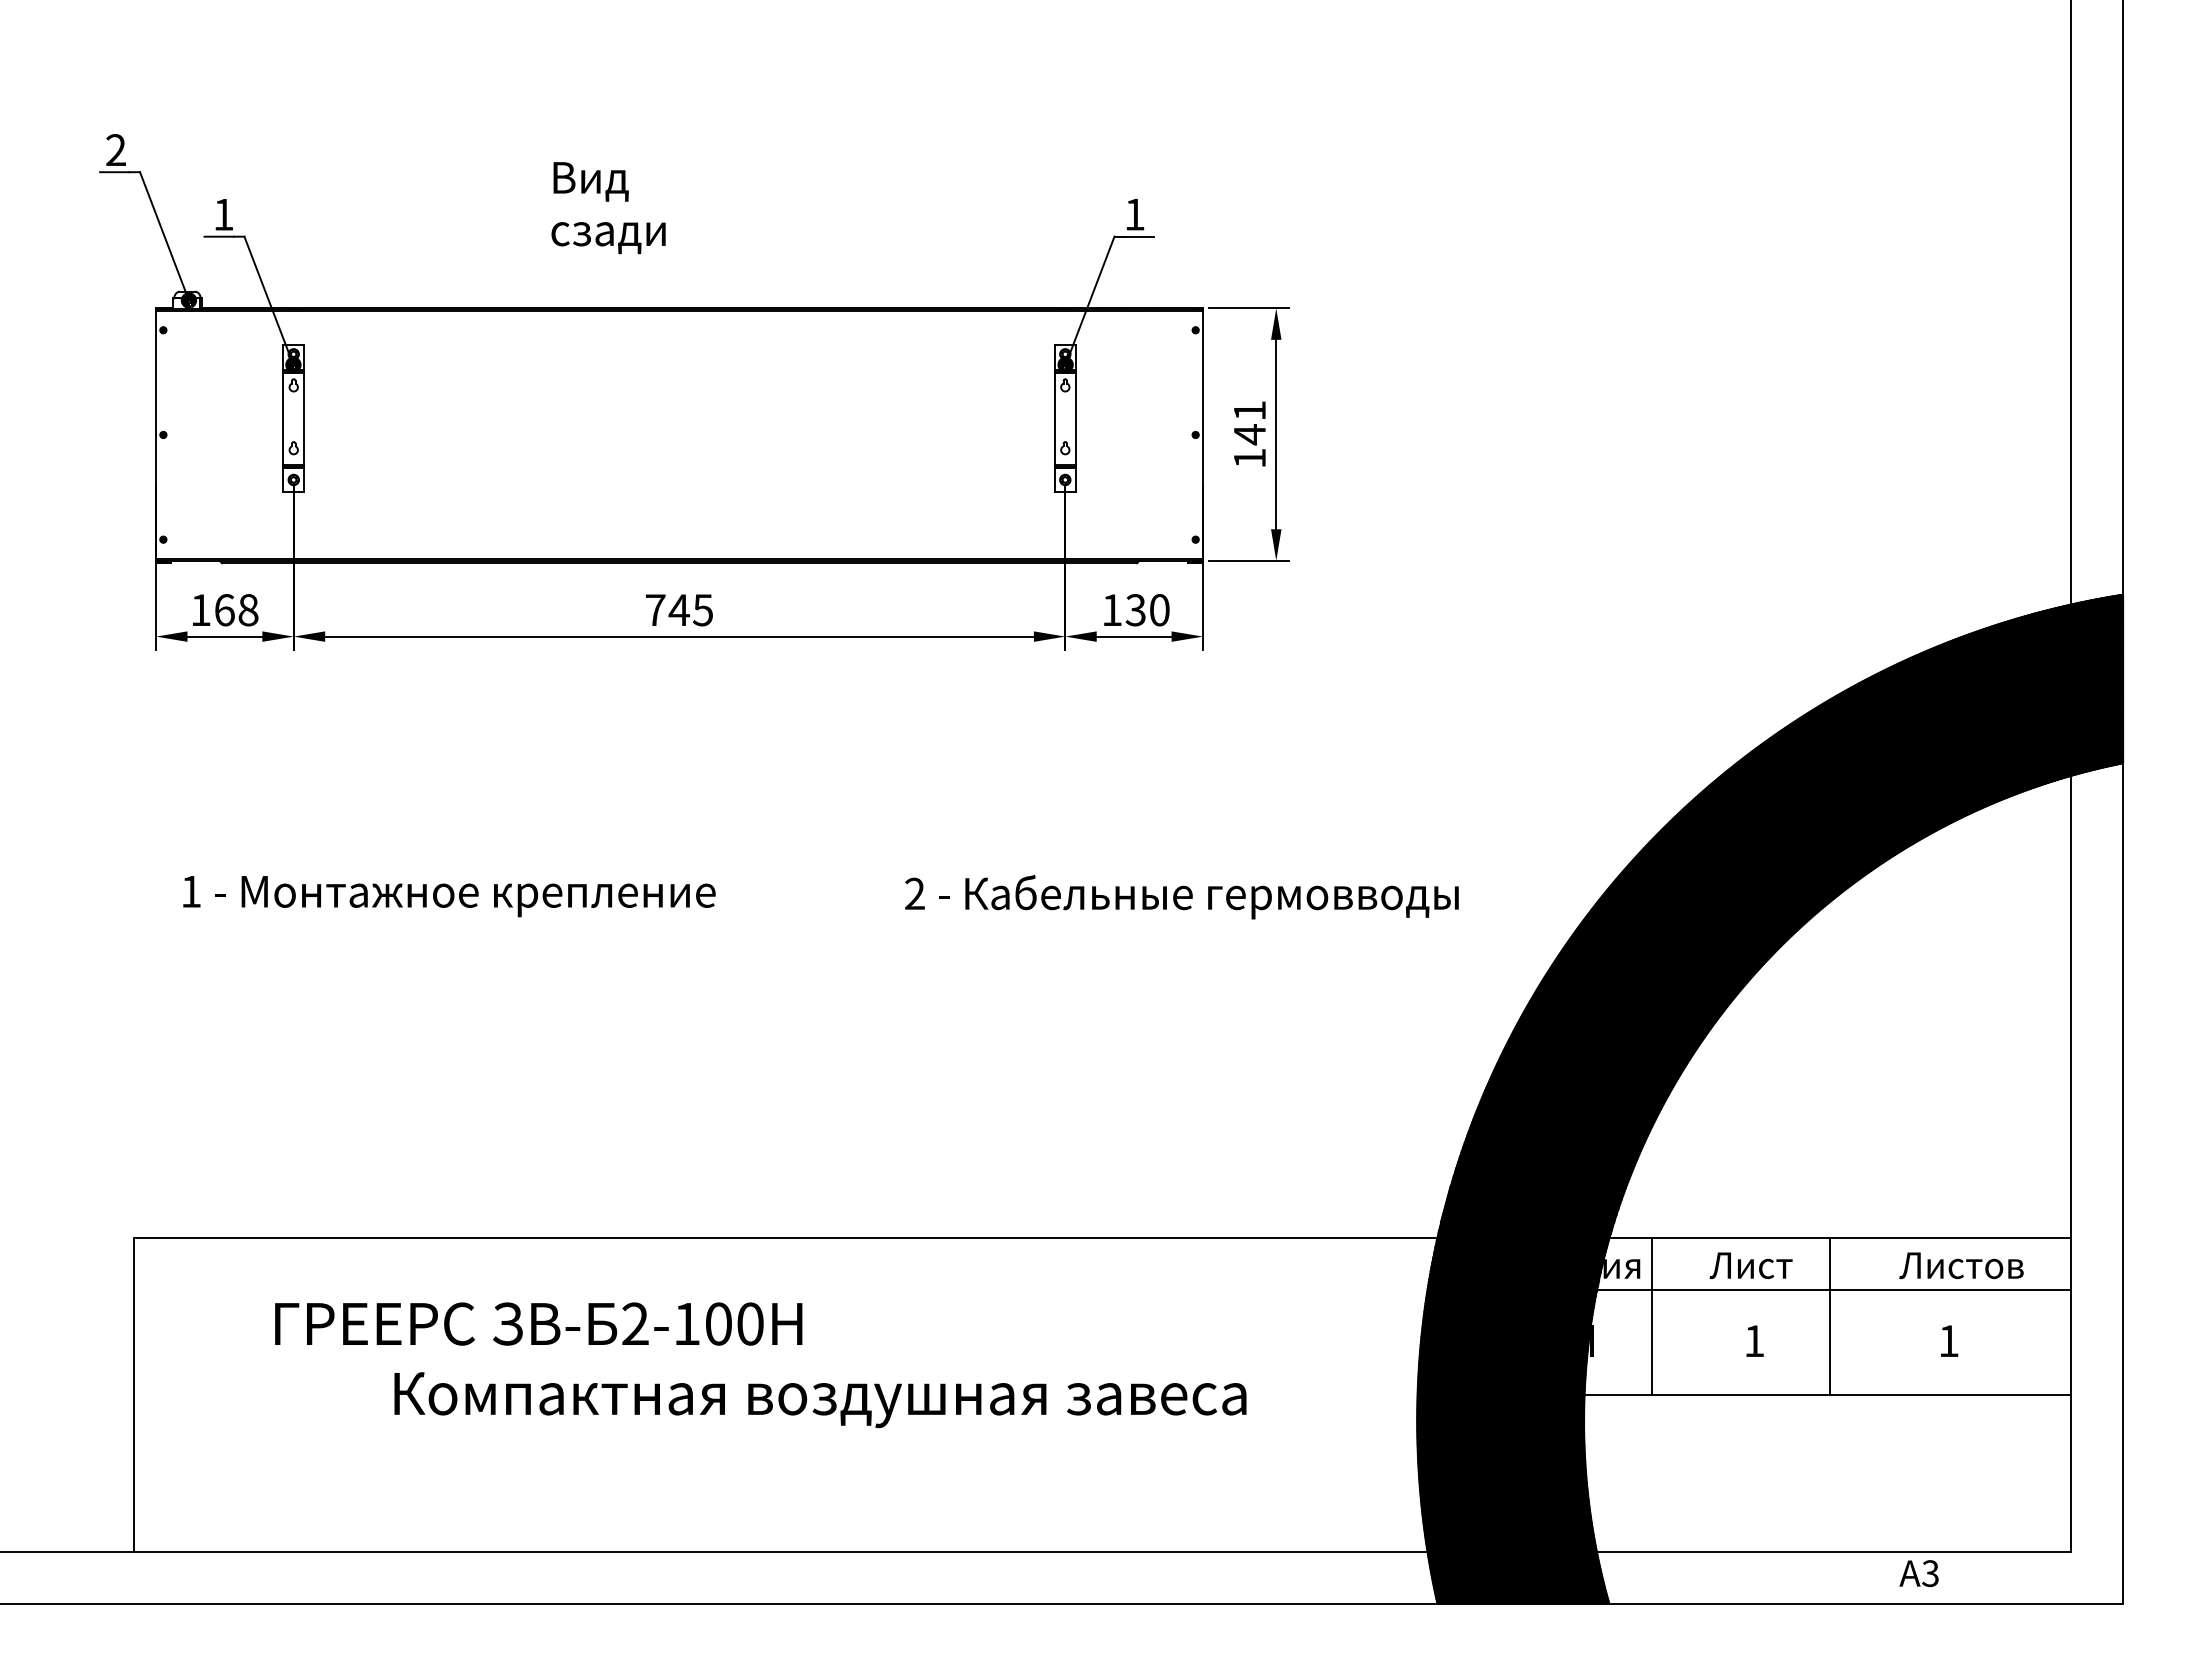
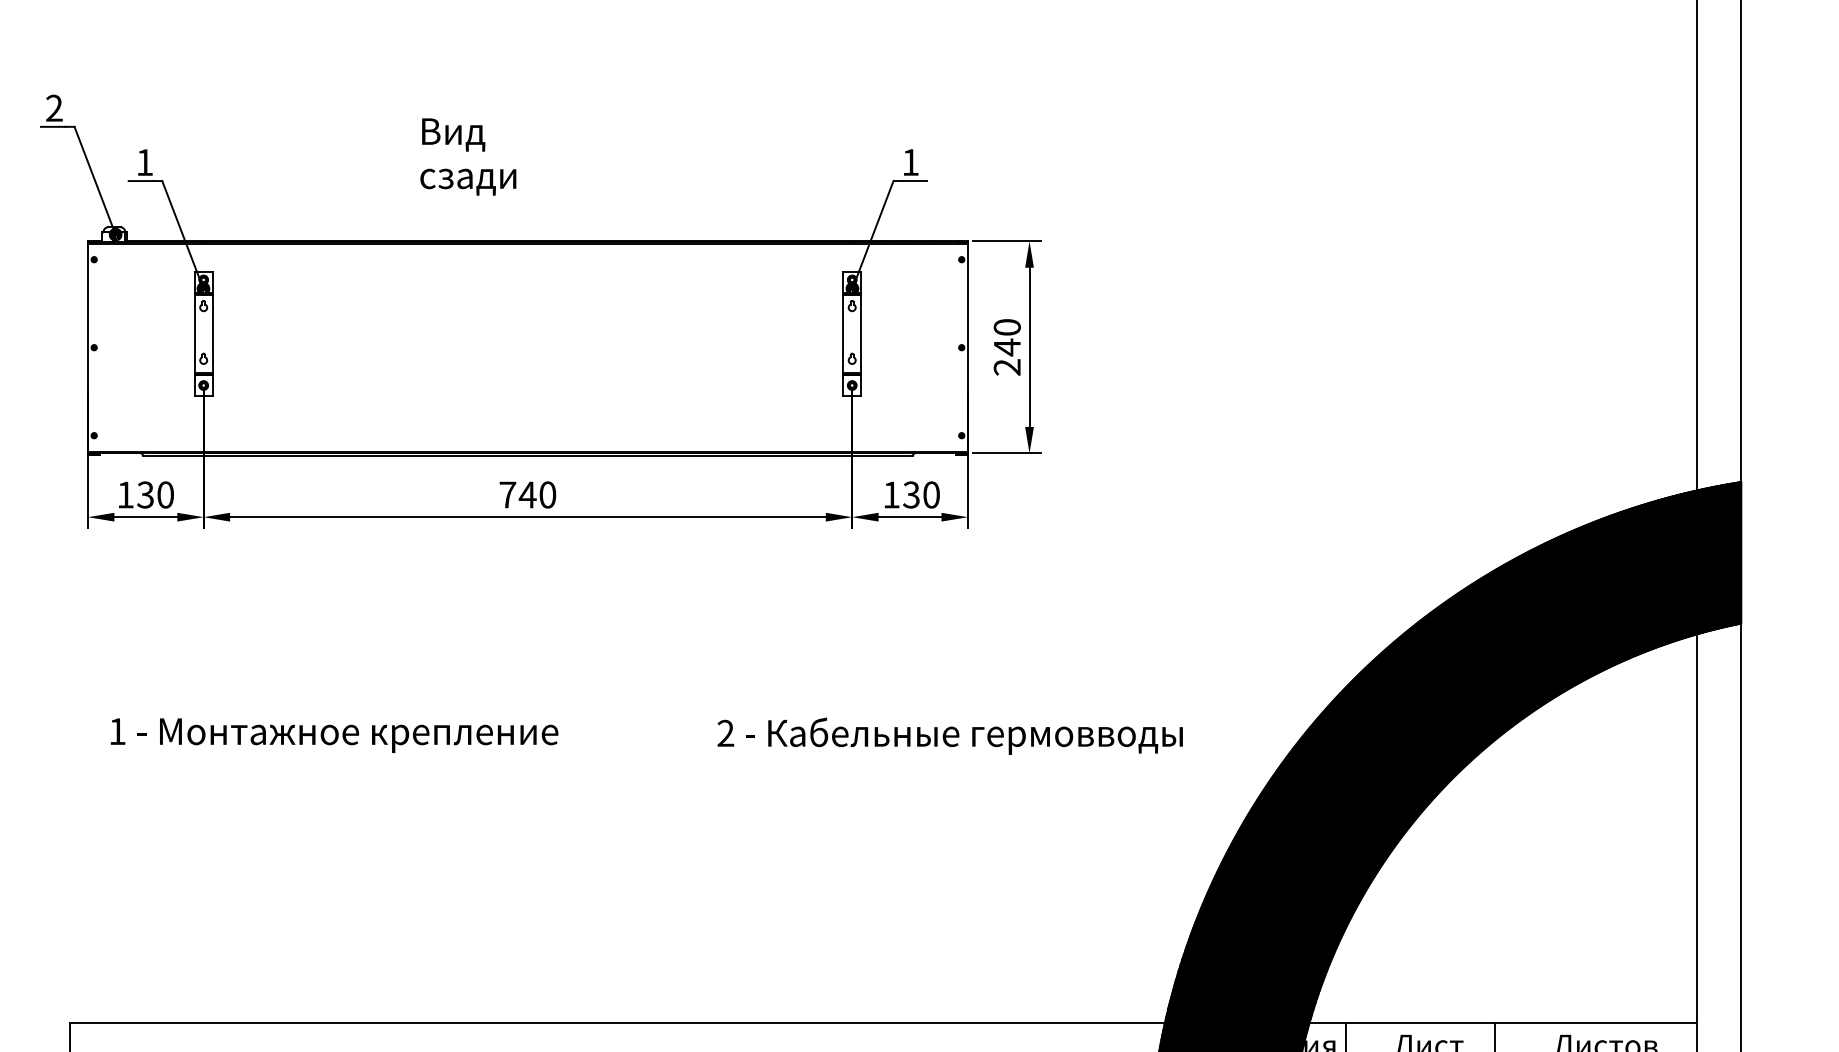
text: (1249, 434) -> (1007, 347), 141 -> 240
text: (236, 610) -> (155, 495), 168 -> 130
text: (702, 610) -> (547, 495), 745 -> 740

